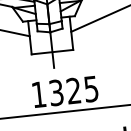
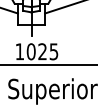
text: (55, 92) -> (30, 51), 1325 -> 1025

